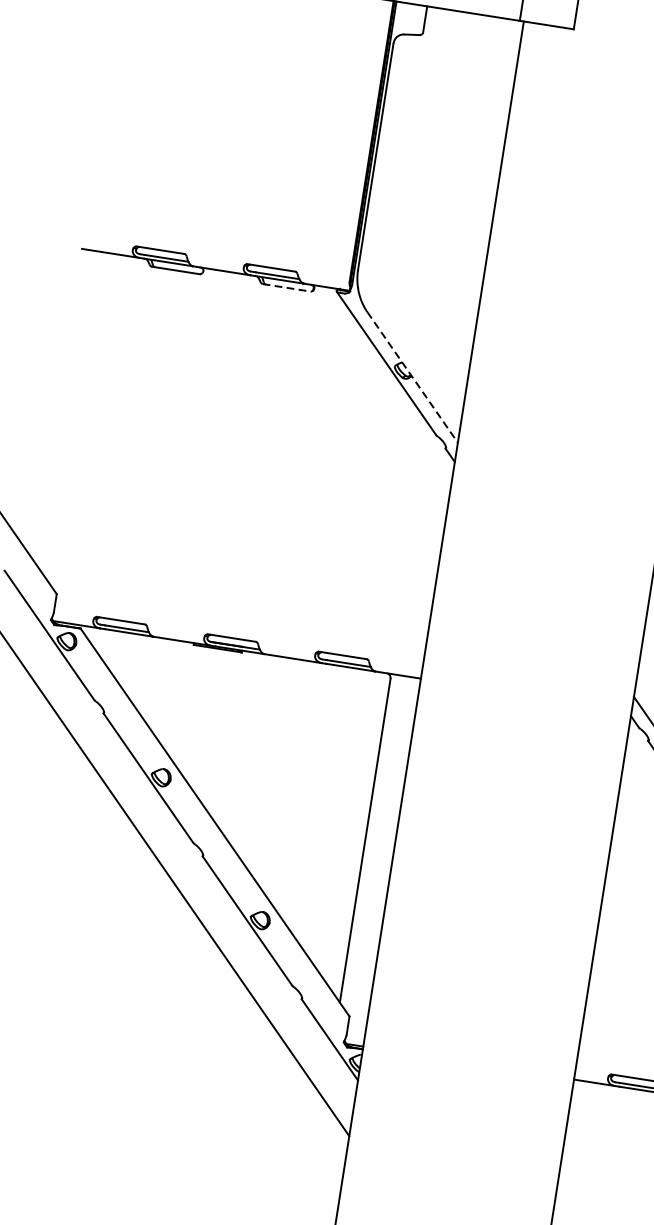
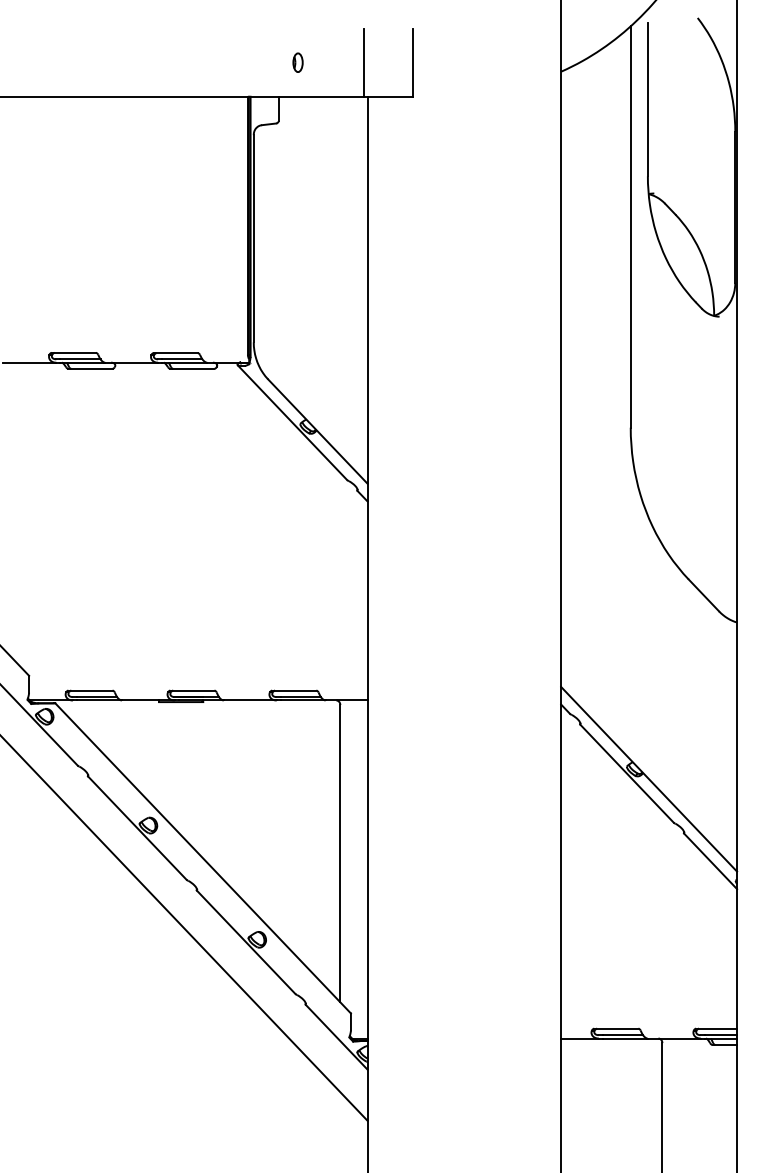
line: (286, 287) -> (192, 368), dashed -> solid
line: (413, 377) -> (318, 431), dashed -> solid

